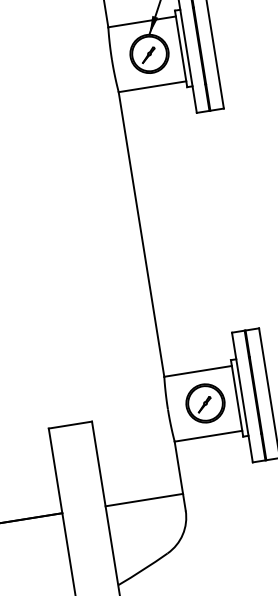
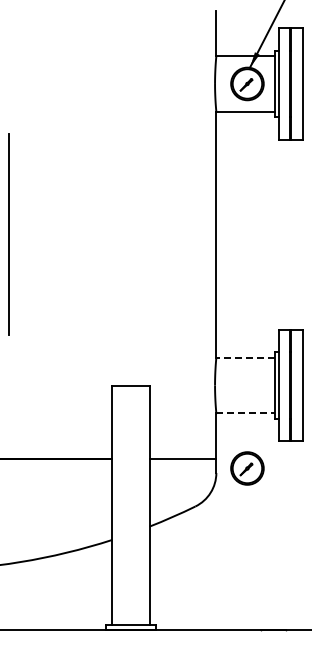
line: (198, 371) -> (245, 357), solid -> dashed
part: (205, 403) -> (247, 468), moved
line: (209, 436) -> (246, 413), solid -> dashed

